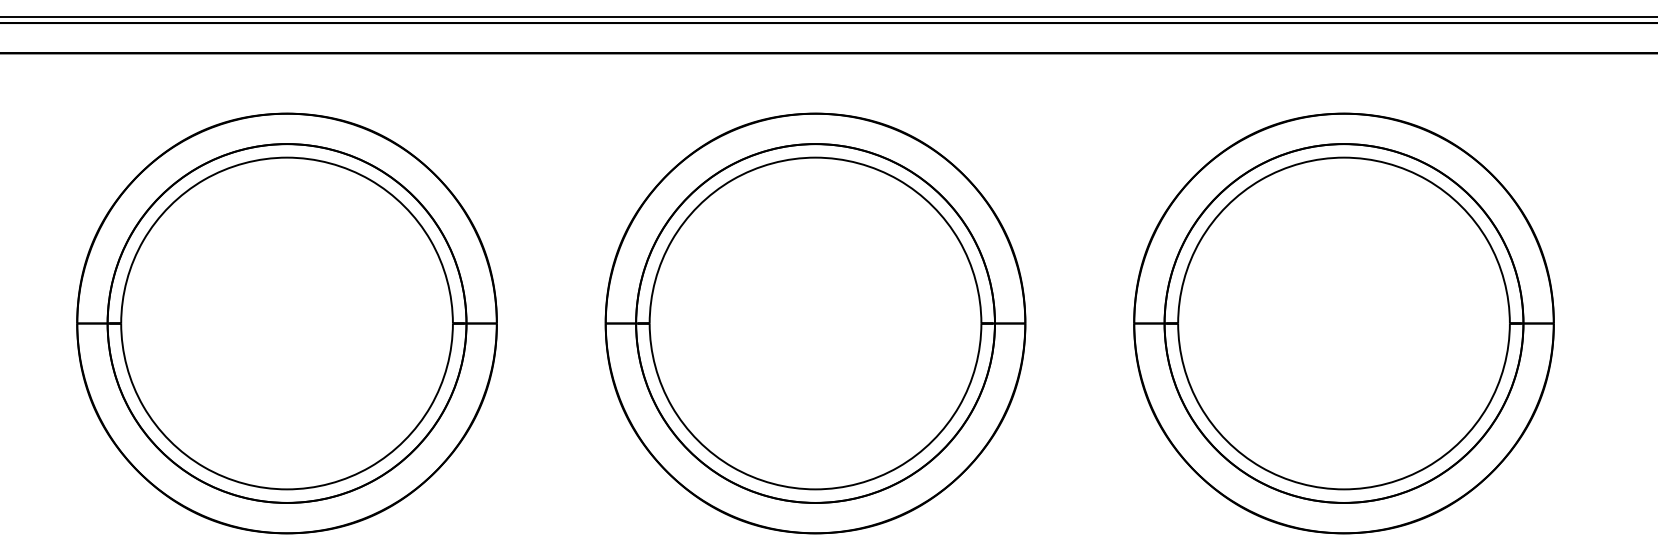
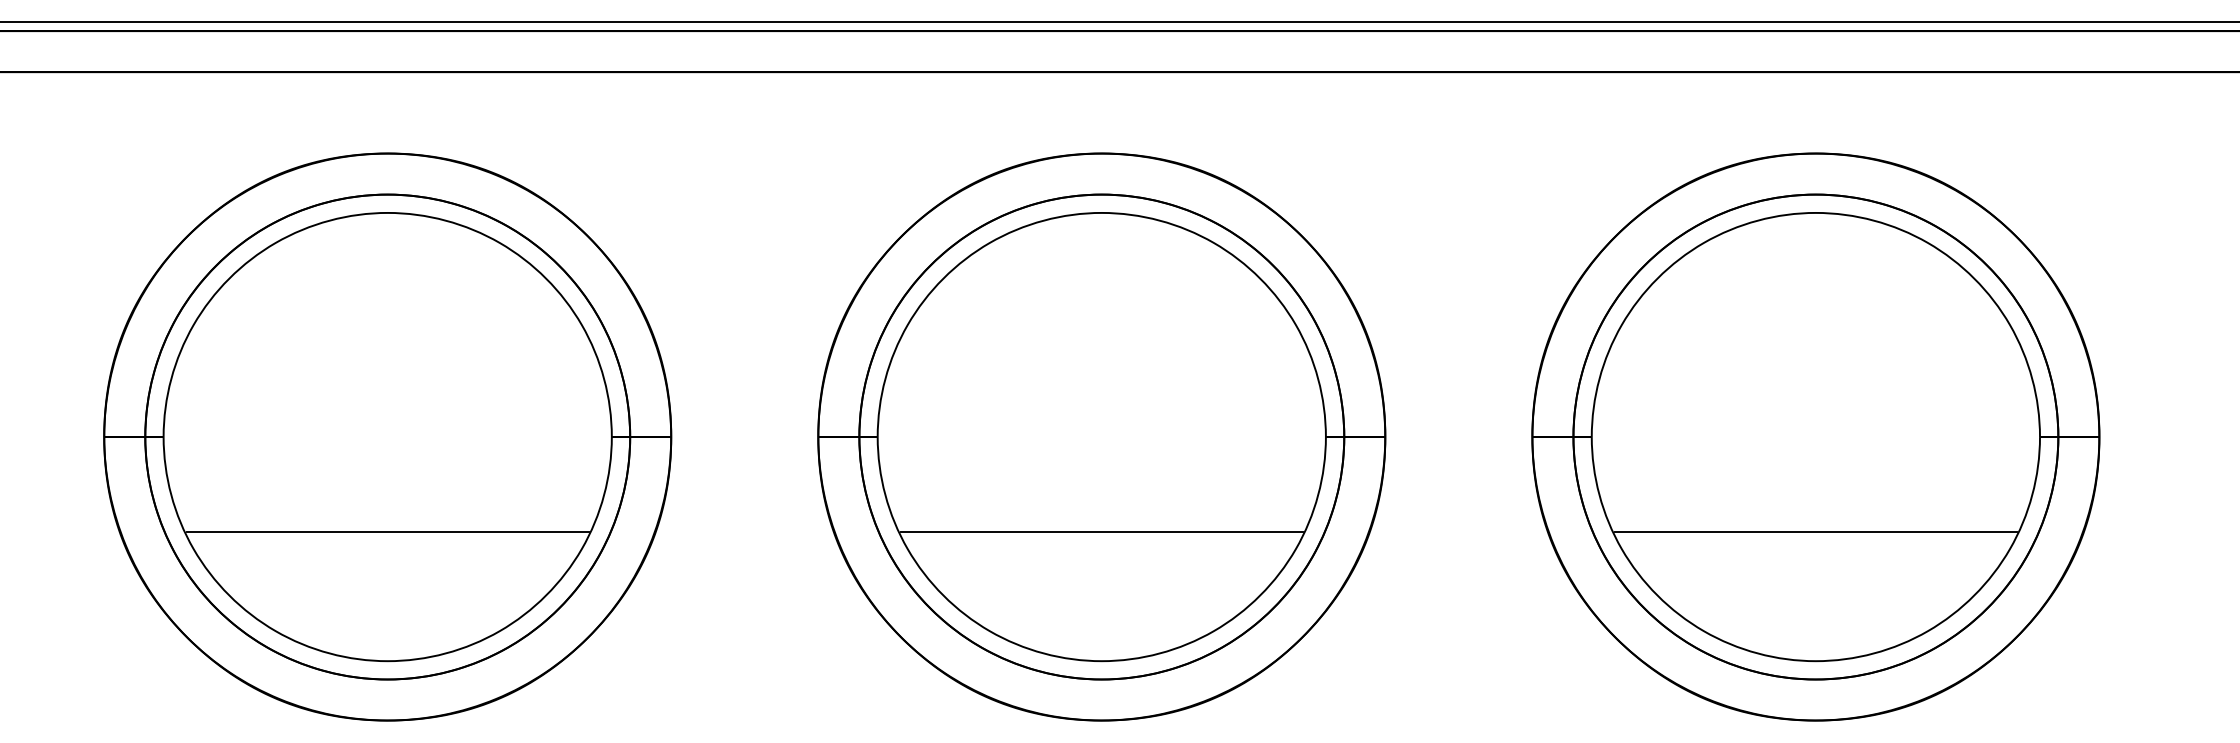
line: (286, 393) -> (386, 531), added
line: (815, 393) -> (1101, 531), added
line: (1343, 393) -> (1815, 531), added

